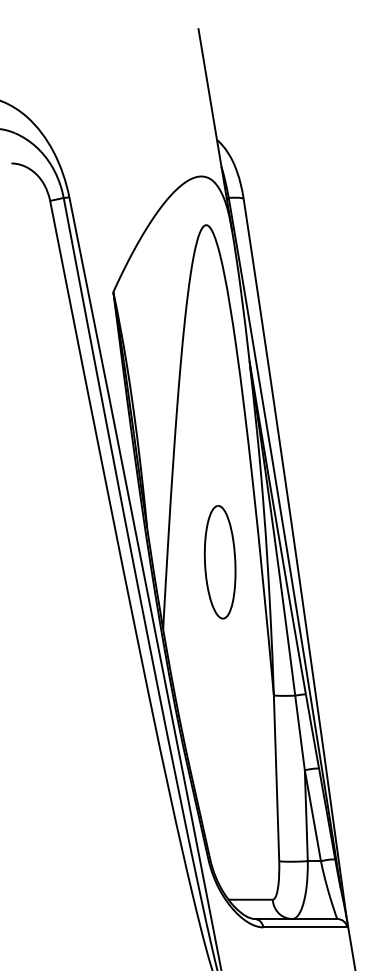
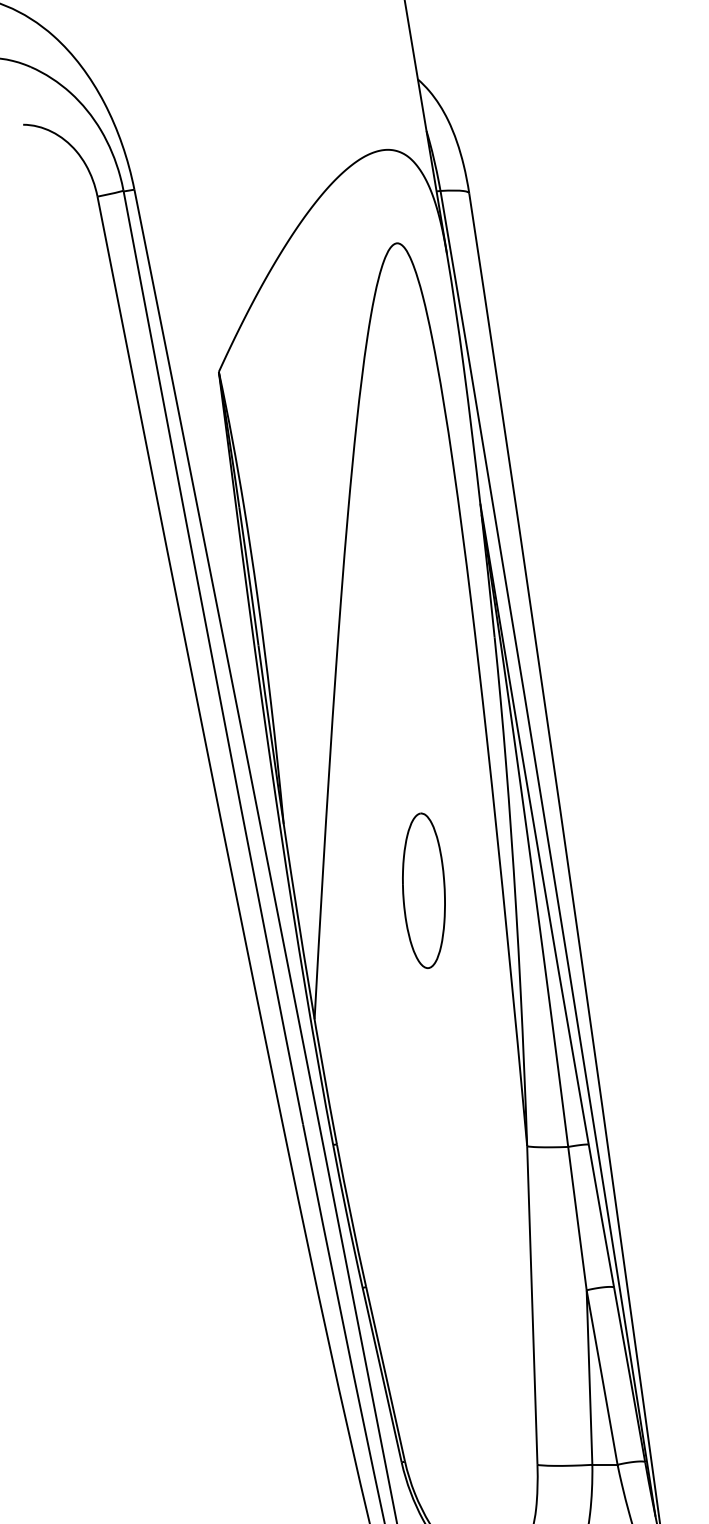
part: (219, 562) -> (422, 891), size x0.71

